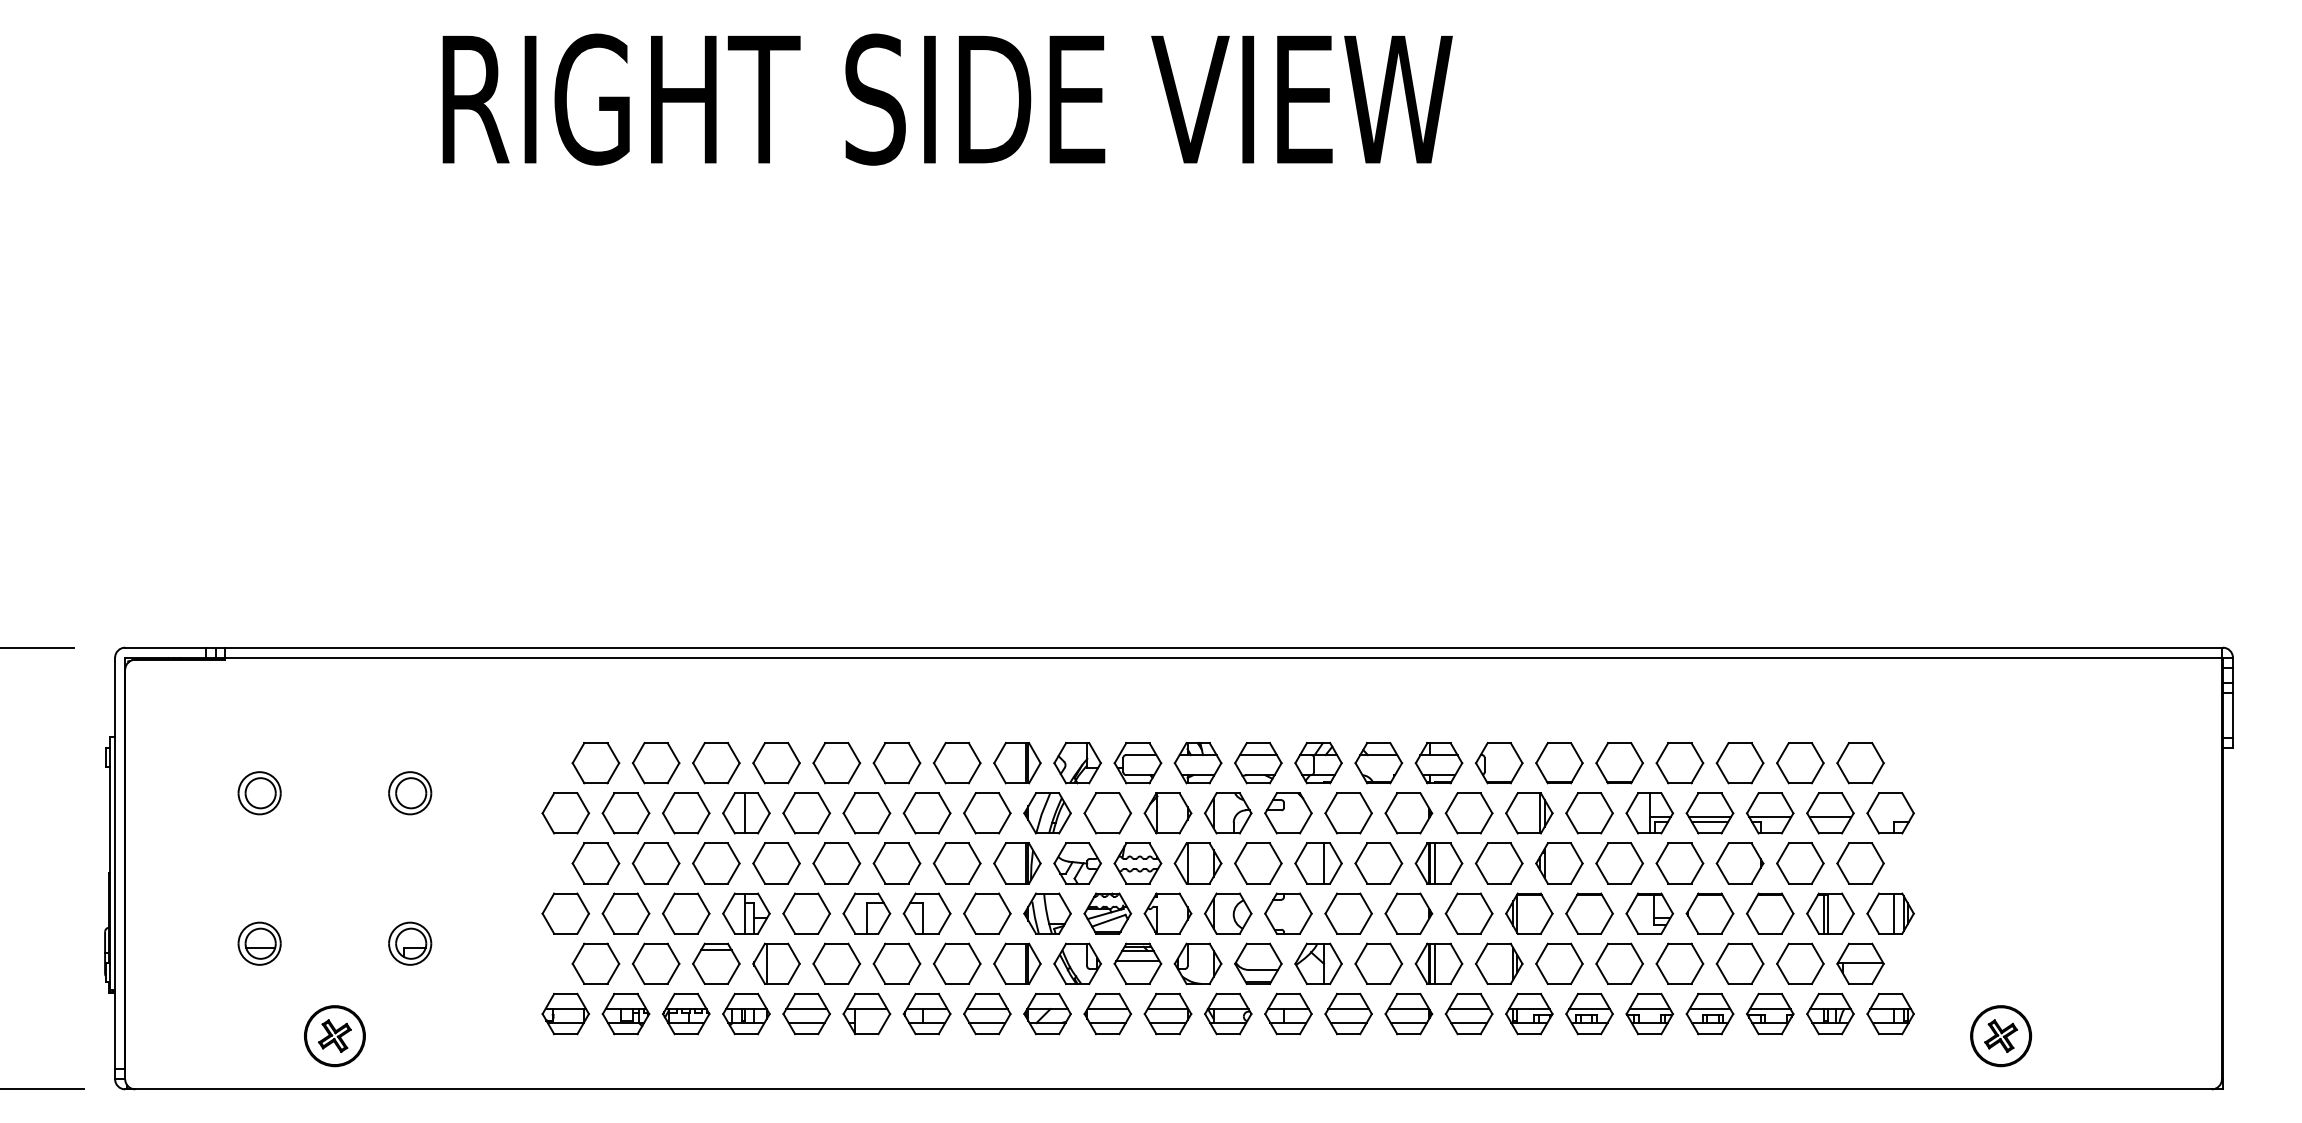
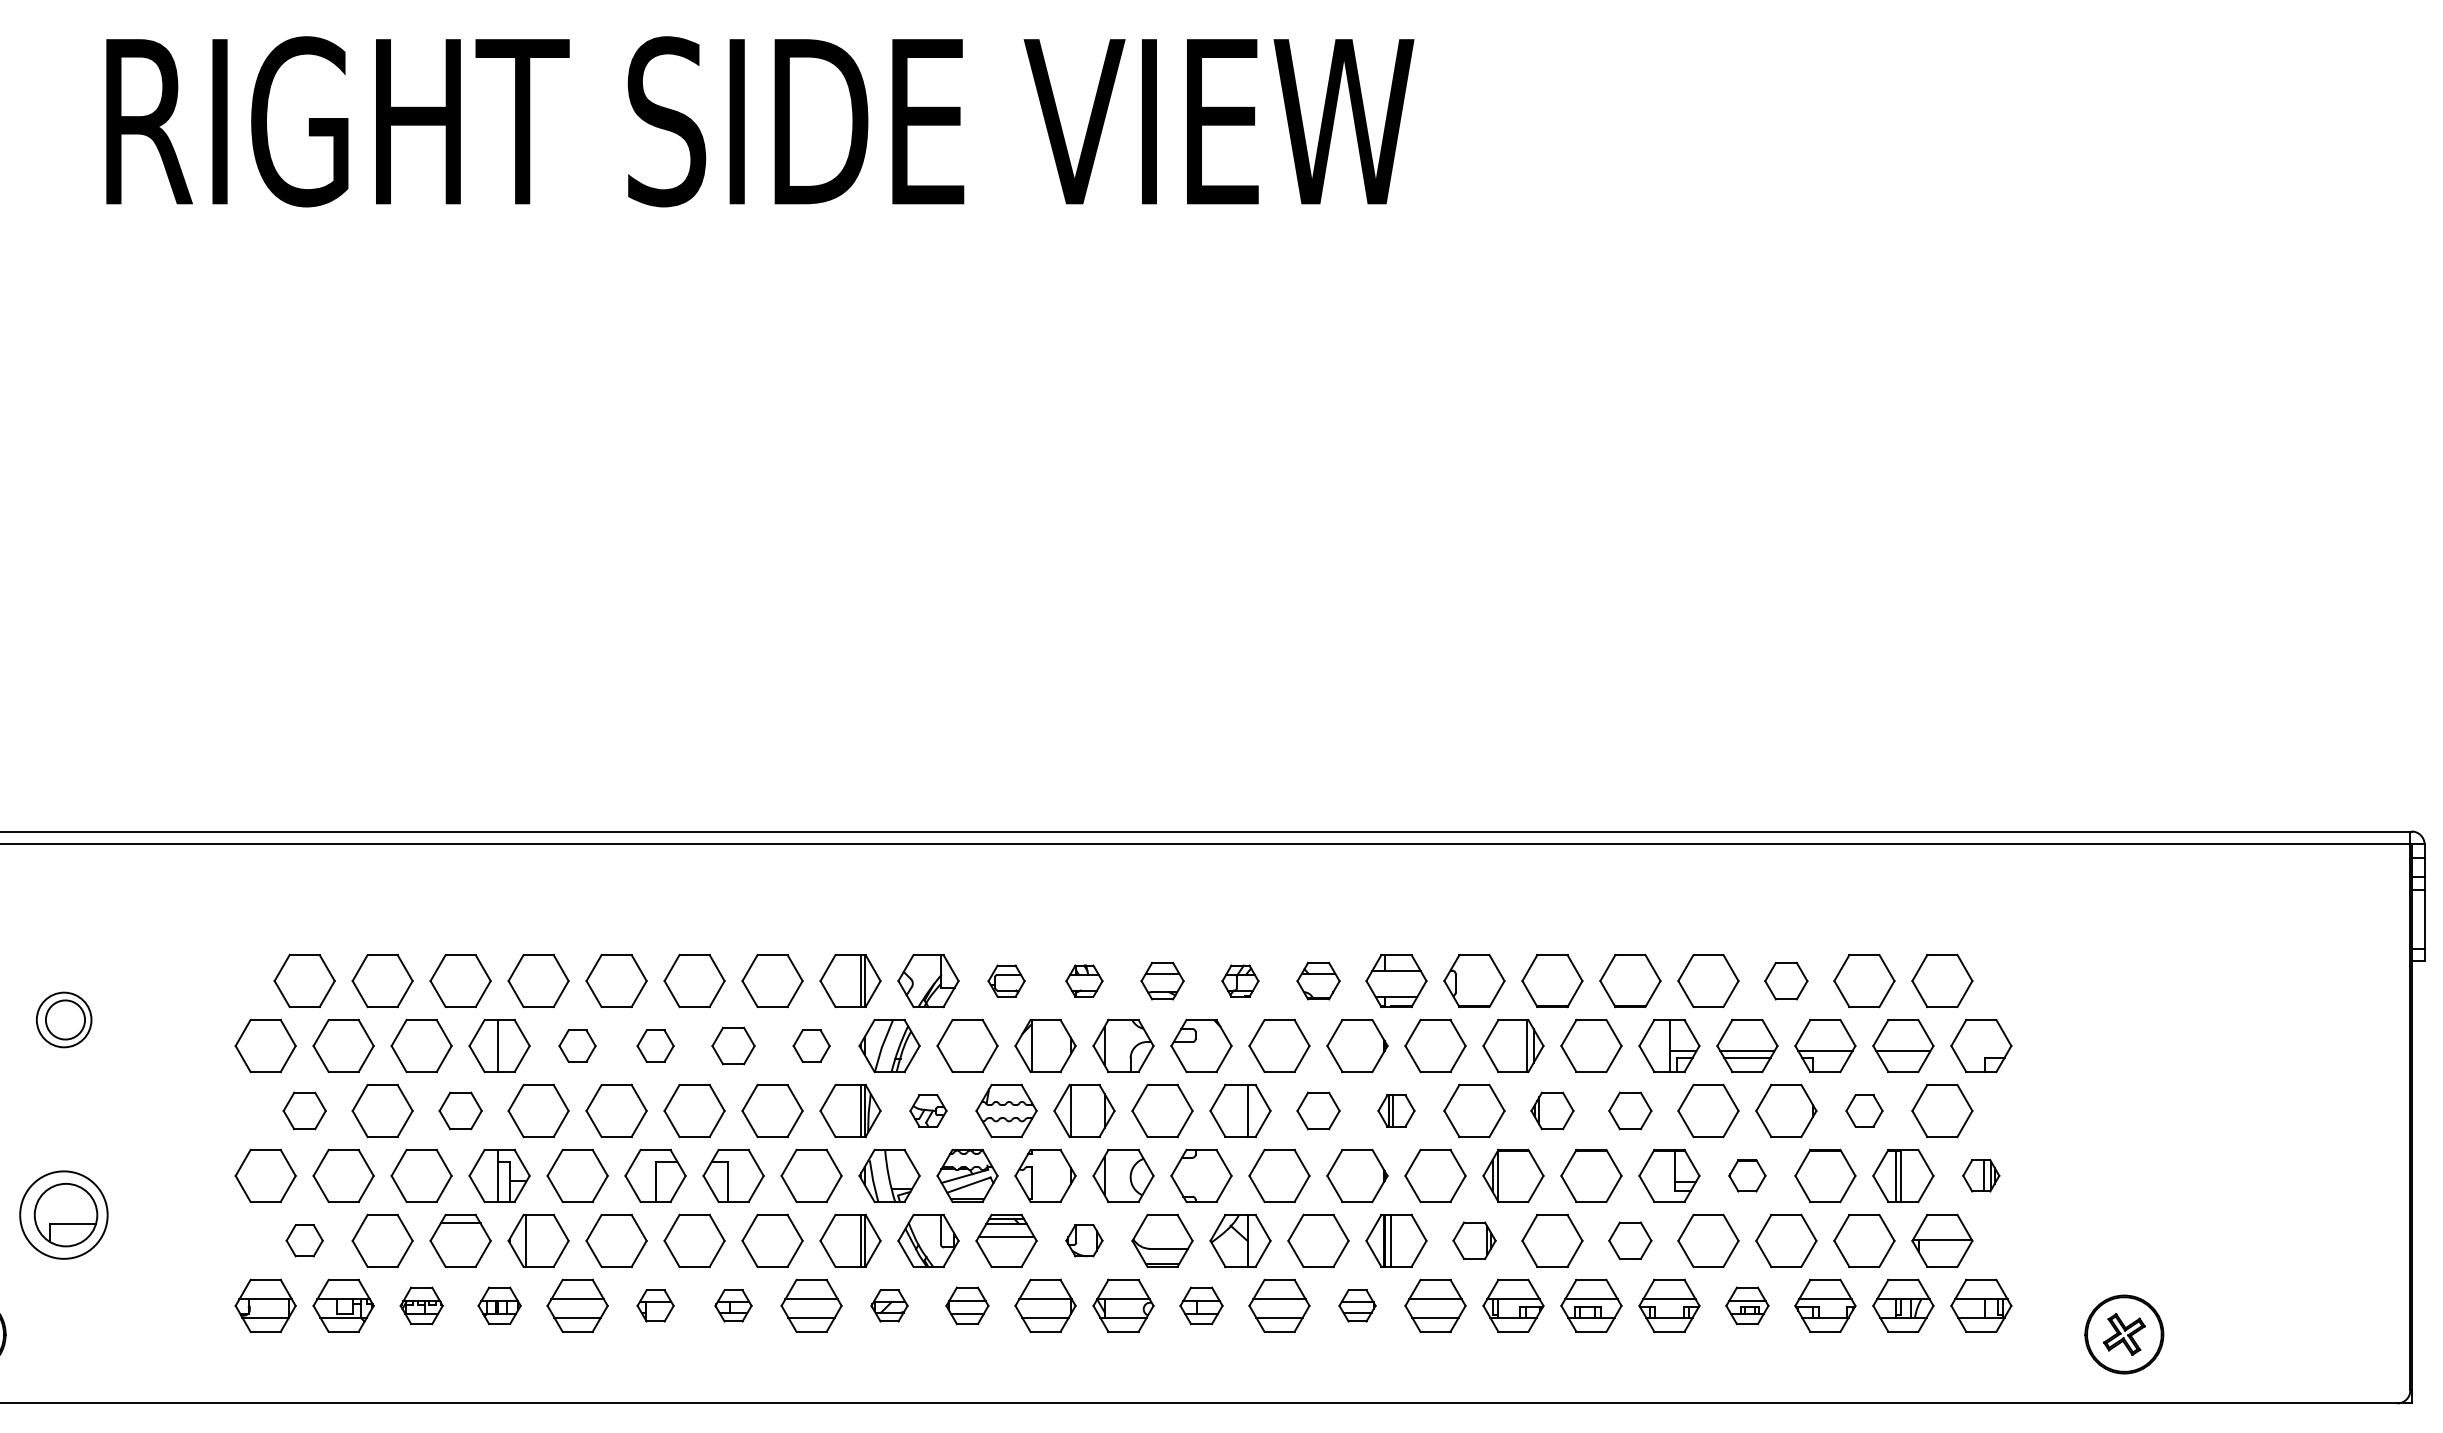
part: (1137, 763) -> (1006, 981), size x0.6
part: (1197, 763) -> (1083, 981), size x0.6
part: (1258, 763) -> (1162, 981), size x0.7
part: (1318, 763) -> (1240, 981), size x0.6
part: (1378, 763) -> (1318, 981), size x0.7
part: (1739, 763) -> (1785, 981), size x0.7
part: (806, 813) -> (577, 1046), size x0.6
part: (866, 813) -> (655, 1046), size x0.6
part: (926, 813) -> (732, 1046), size x0.7
part: (987, 813) -> (811, 1046), size x0.6
part: (595, 863) -> (304, 1110), size x0.7
part: (716, 863) -> (460, 1110), size x0.7
part: (1077, 863) -> (928, 1110), size x0.6
part: (1378, 863) -> (1318, 1110), size x0.7
part: (1438, 863) -> (1395, 1110), size x0.6
part: (1559, 863) -> (1552, 1110), size x0.7
part: (1619, 863) -> (1630, 1110), size x0.7
part: (1800, 863) -> (1864, 1110), size x0.6
part: (1709, 913) -> (1746, 1175), size x0.6
part: (1890, 913) -> (1981, 1175), size x0.6
part: (410, 943) -> (64, 1214), size x1.6
part: (595, 963) -> (304, 1240), size x0.6
part: (1197, 963) -> (1083, 1240), size x0.6
part: (1499, 963) -> (1474, 1240), size x0.7
part: (1619, 963) -> (1630, 1240), size x0.7
part: (686, 1013) -> (421, 1305), size x0.7
part: (746, 1013) -> (499, 1305), size x0.7
part: (866, 1013) -> (655, 1305), size x0.6
part: (926, 1013) -> (732, 1305), size x0.6
part: (1047, 1013) -> (889, 1305), size x0.6
part: (1107, 1013) -> (967, 1305), size x0.7
part: (1288, 1013) -> (1201, 1305), size x0.7
part: (1408, 1013) -> (1356, 1305), size x0.6
part: (1709, 1013) -> (1746, 1305), size x0.7

